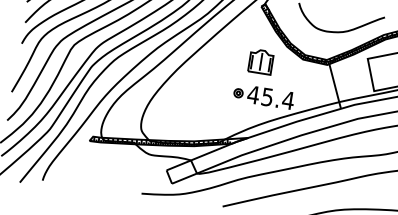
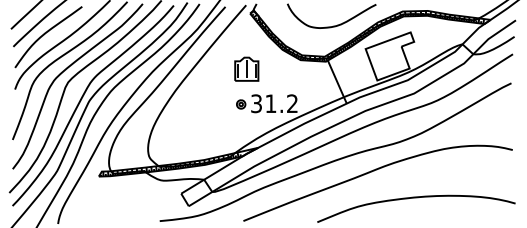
part: (260, 61) -> (246, 68), moved
text: (270, 97) -> (274, 103), 45.4 -> 31.2

